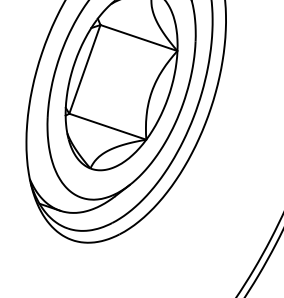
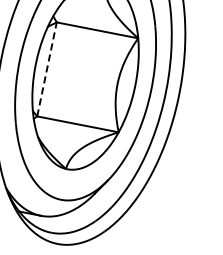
line: (85, 68) -> (47, 68), solid -> dashed

